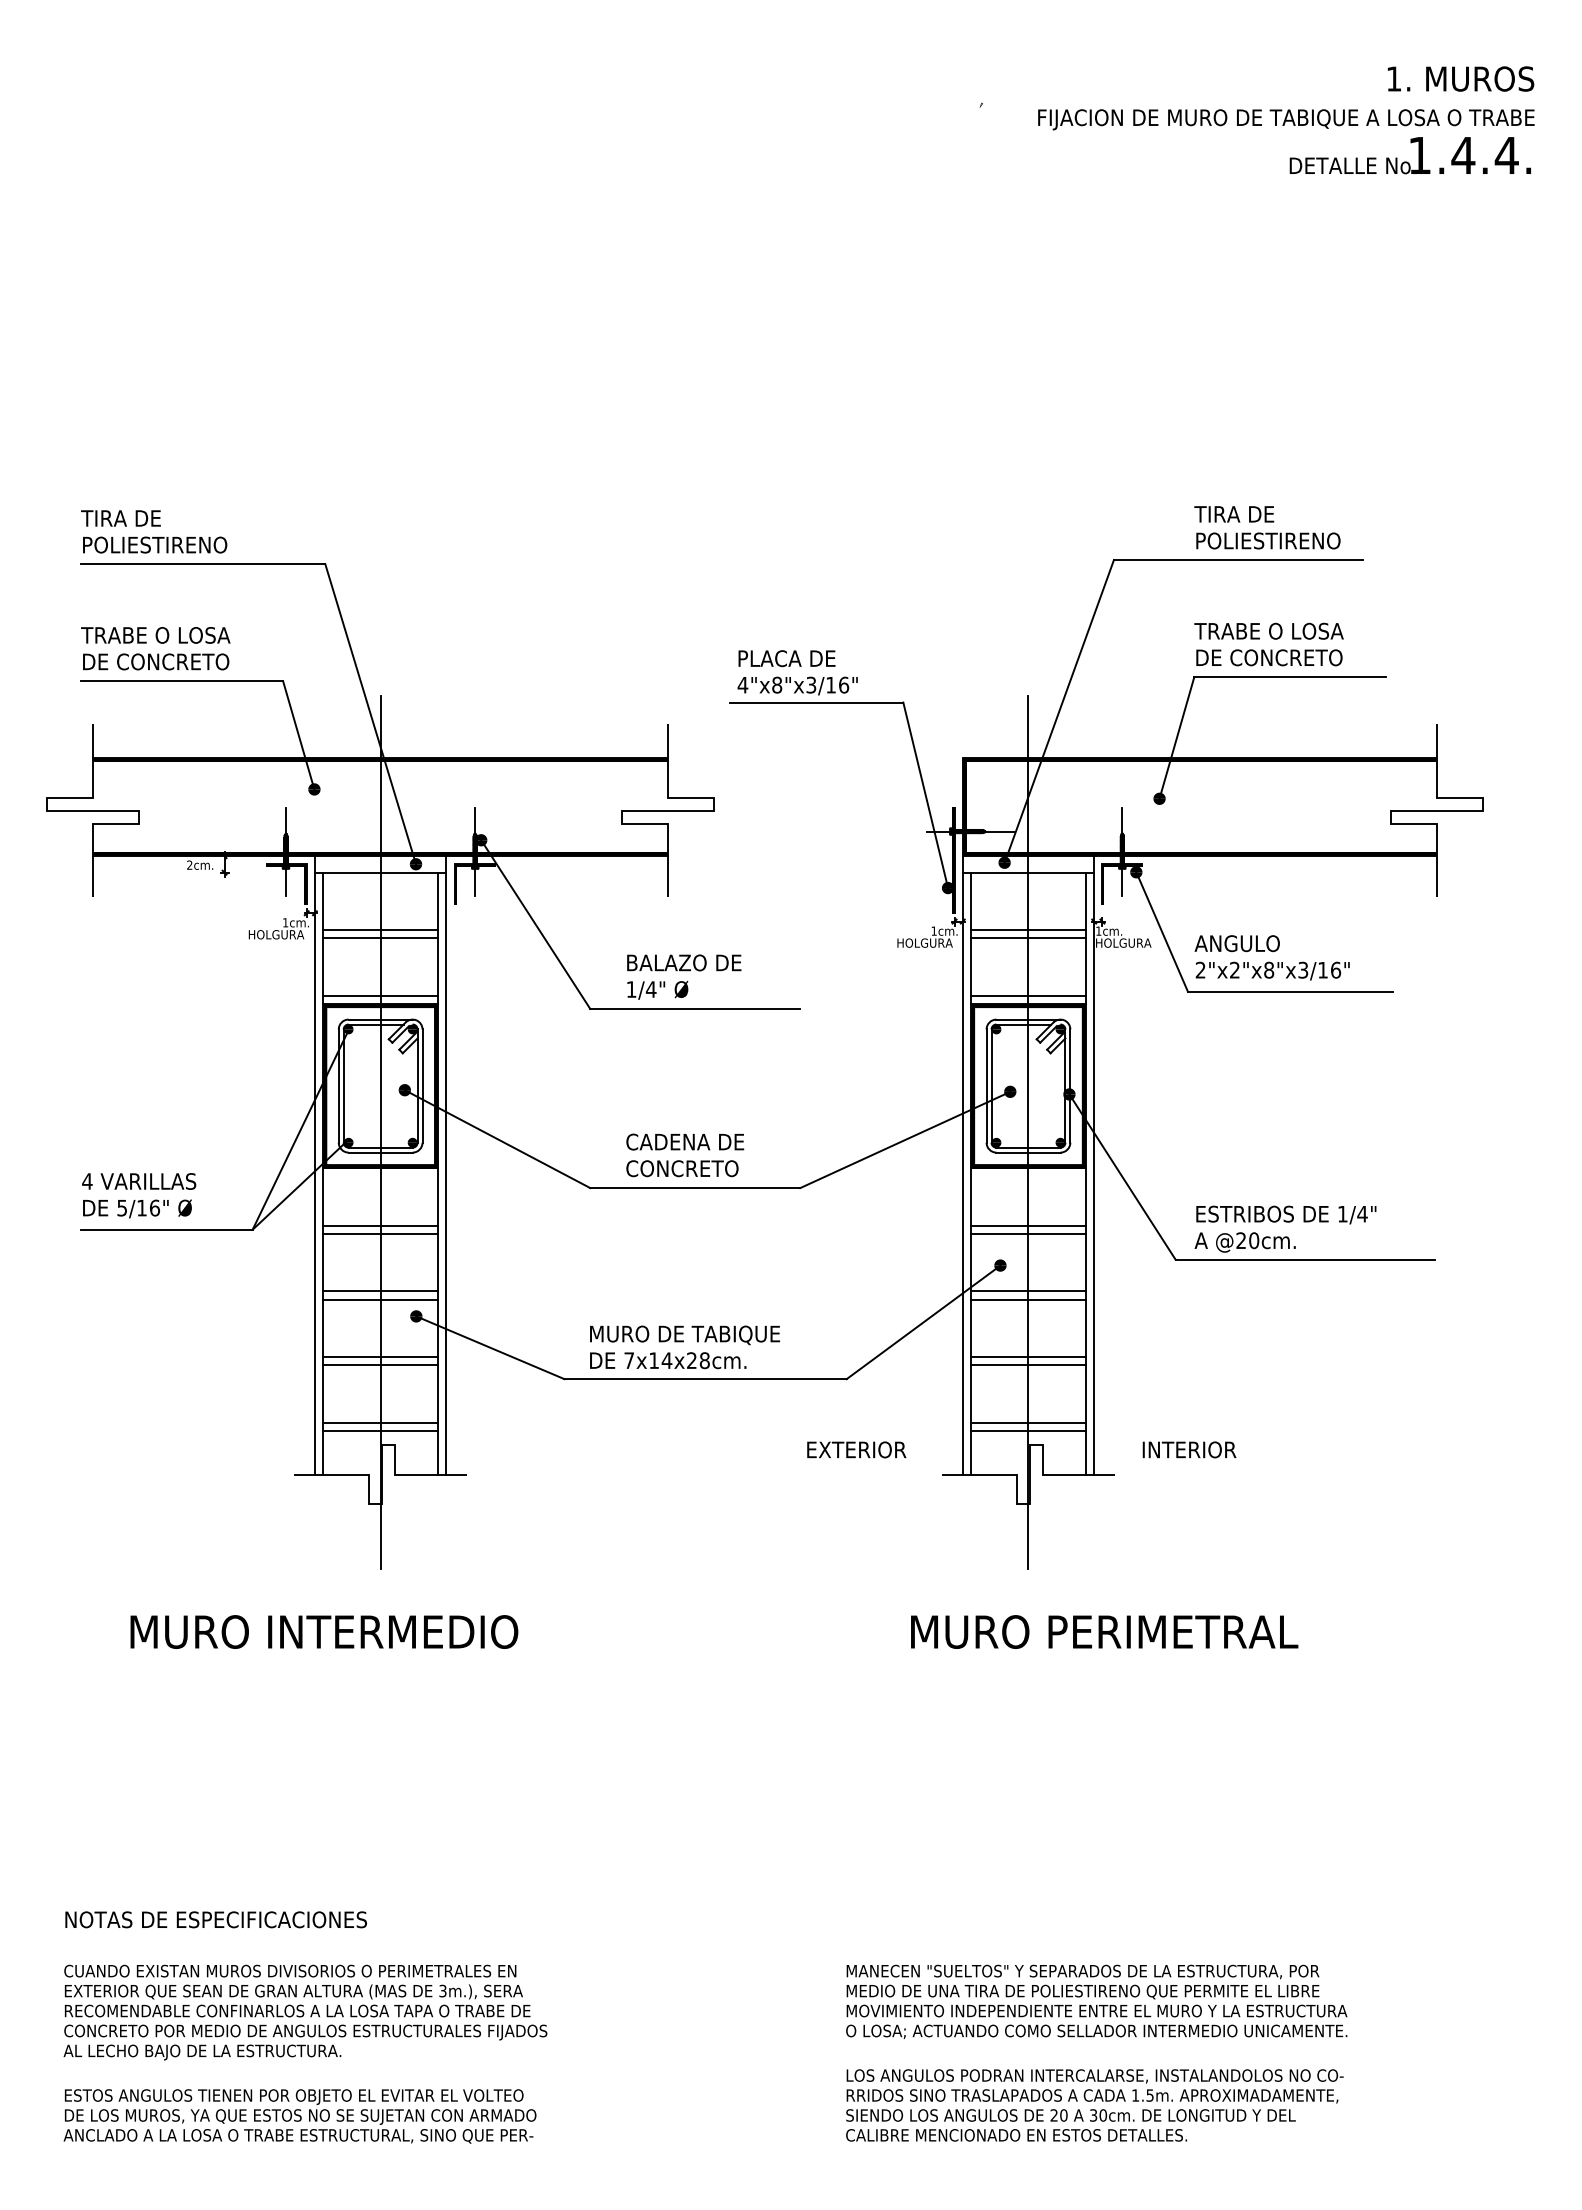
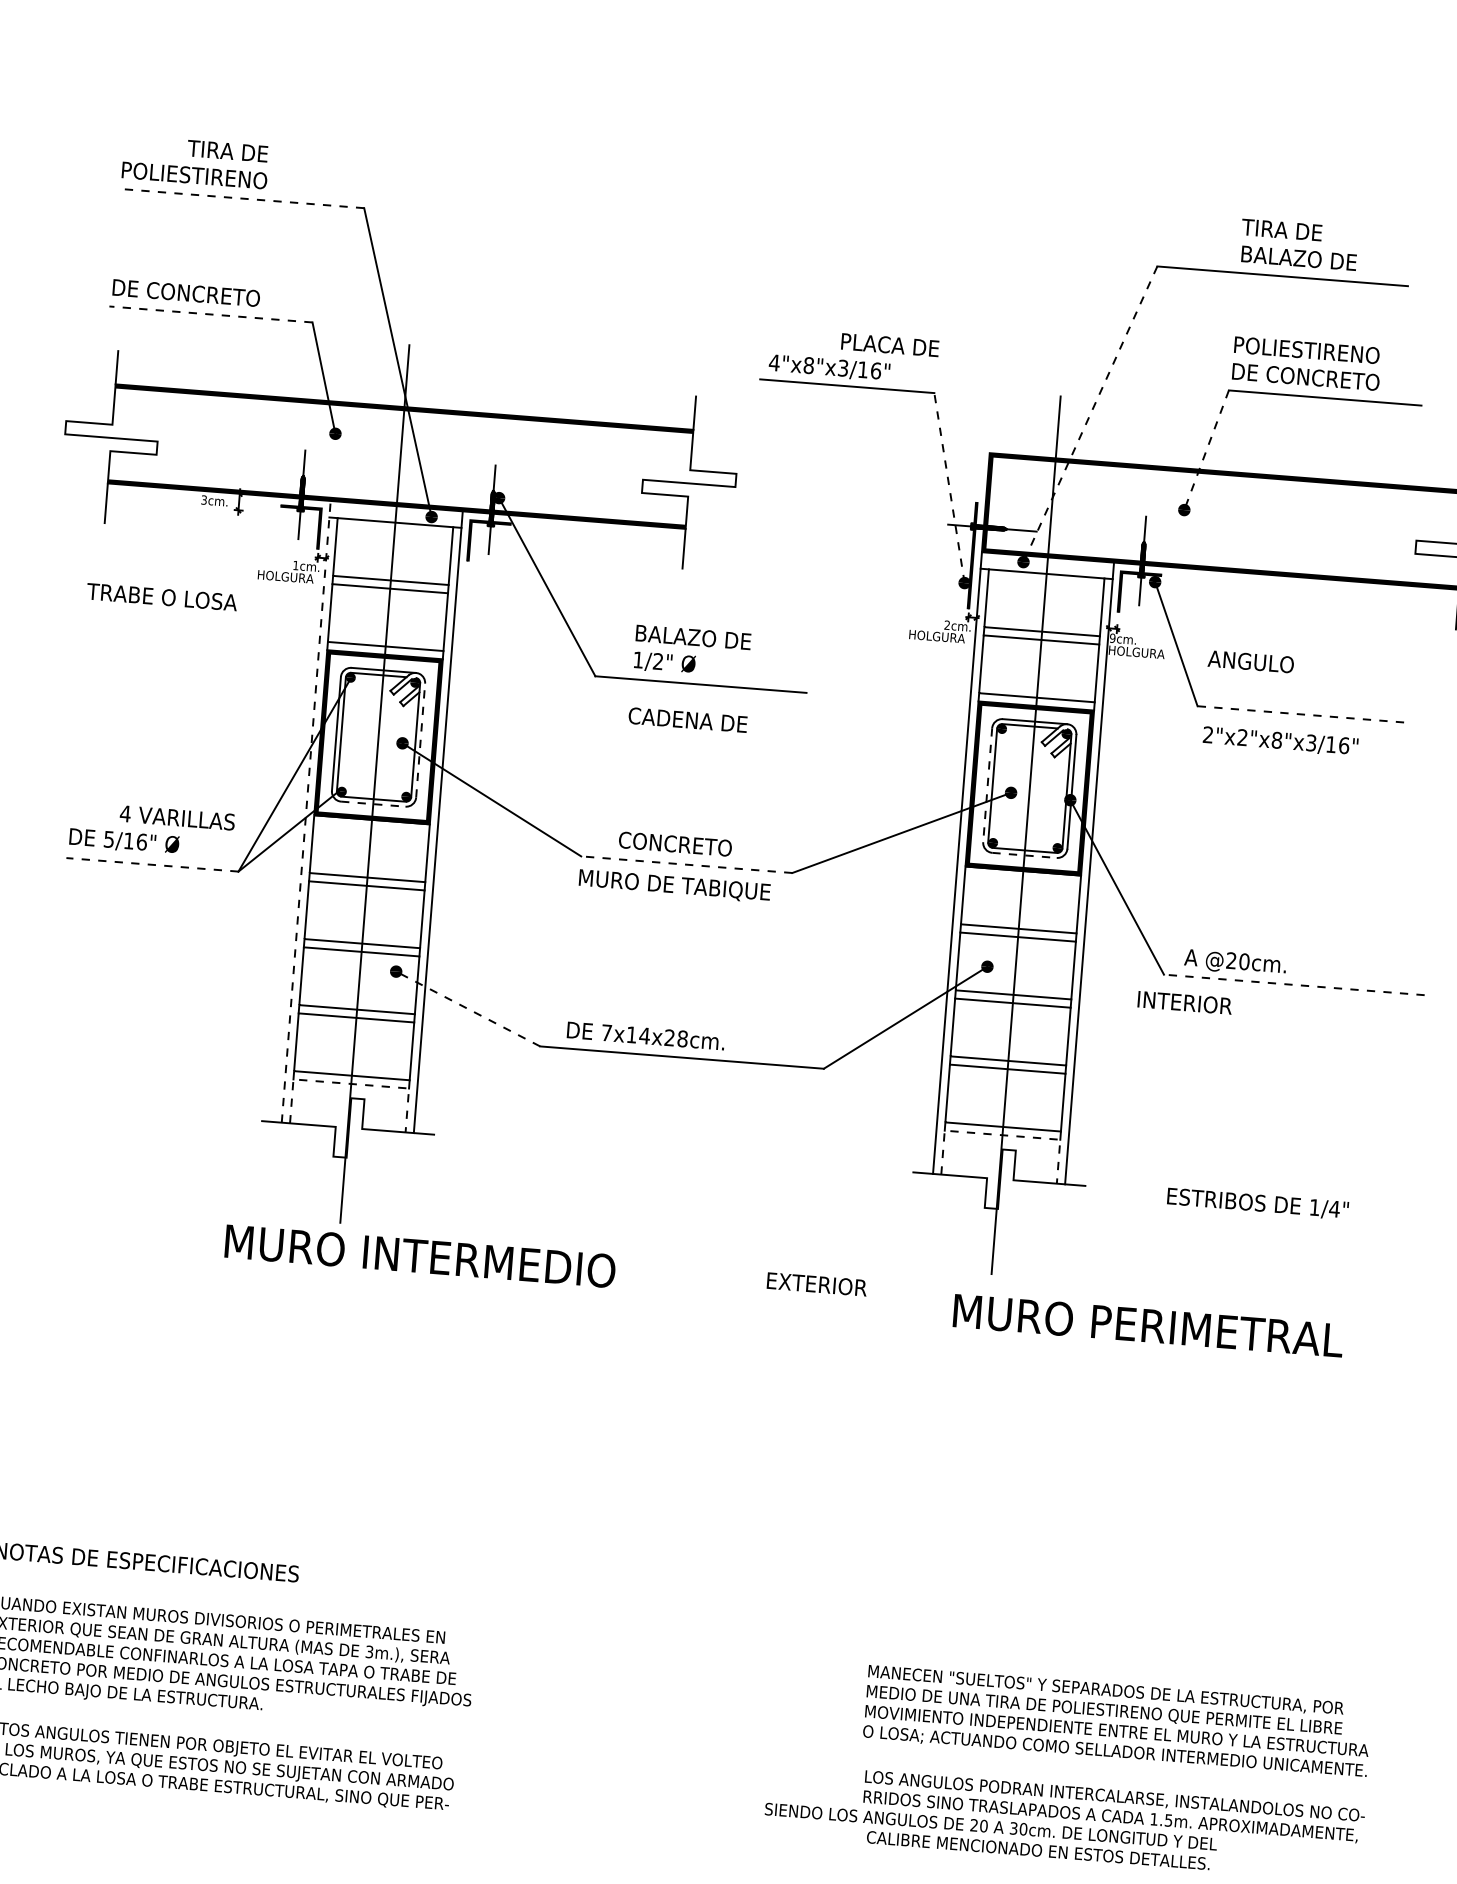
text: (120, 518) -> (227, 151), moved
text: (1269, 540) -> (1315, 259), POLIESTIRENO -> BALAZO DE
line: (202, 564) -> (240, 198), solid -> dashed
text: (1268, 630) -> (1307, 349), TRABE O LOSA -> POLIESTIRENO
text: (155, 635) -> (161, 597), moved
text: (786, 658) -> (889, 344), moved
line: (181, 681) -> (210, 314), solid -> dashed
line: (1059, 711) -> (1090, 414), solid -> dashed
line: (1176, 738) -> (1206, 450), solid -> dashed
line: (925, 794) -> (949, 487), solid -> dashed
text: (189, 865) -> (203, 500), 2cm. -> 3cm.
text: (933, 930) -> (946, 624), 1cm. -> 2cm.
text: (1098, 930) -> (1112, 637), 1cm. -> 9cm.
text: (1272, 970) -> (1280, 740), moved
text: (650, 989) -> (657, 661), 1/4" -> 1/2"
line: (1290, 991) -> (1300, 714), solid -> dashed
line: (422, 1086) -> (420, 740), solid -> dashed
line: (986, 1086) -> (987, 785), solid -> dashed
text: (685, 1141) -> (688, 719), moved
line: (381, 1152) -> (374, 804), solid -> dashed
line: (1028, 1152) -> (1024, 855), solid -> dashed
line: (314, 1164) -> (305, 810), solid -> dashed
text: (139, 1181) -> (177, 817), moved
line: (694, 1188) -> (685, 865), solid -> dashed
text: (1286, 1214) -> (1258, 1203), moved
line: (167, 1229) -> (152, 864), solid -> dashed
line: (1305, 1259) -> (1294, 984), solid -> dashed
text: (684, 1335) -> (674, 886), moved
line: (489, 1347) -> (467, 1008), solid -> dashed
line: (381, 1430) -> (352, 1083), solid -> dashed
line: (1028, 1430) -> (1002, 1134), solid -> dashed
text: (856, 1449) -> (816, 1284), moved
text: (1189, 1449) -> (1184, 1002), moved
text: (324, 1631) -> (420, 1255), moved
text: (1104, 1631) -> (1148, 1325), moved
text: (1096, 2001) -> (1117, 1721), moved
text: (1094, 2086) -> (1113, 1807), moved
text: (1016, 2135) -> (1038, 1850), moved

